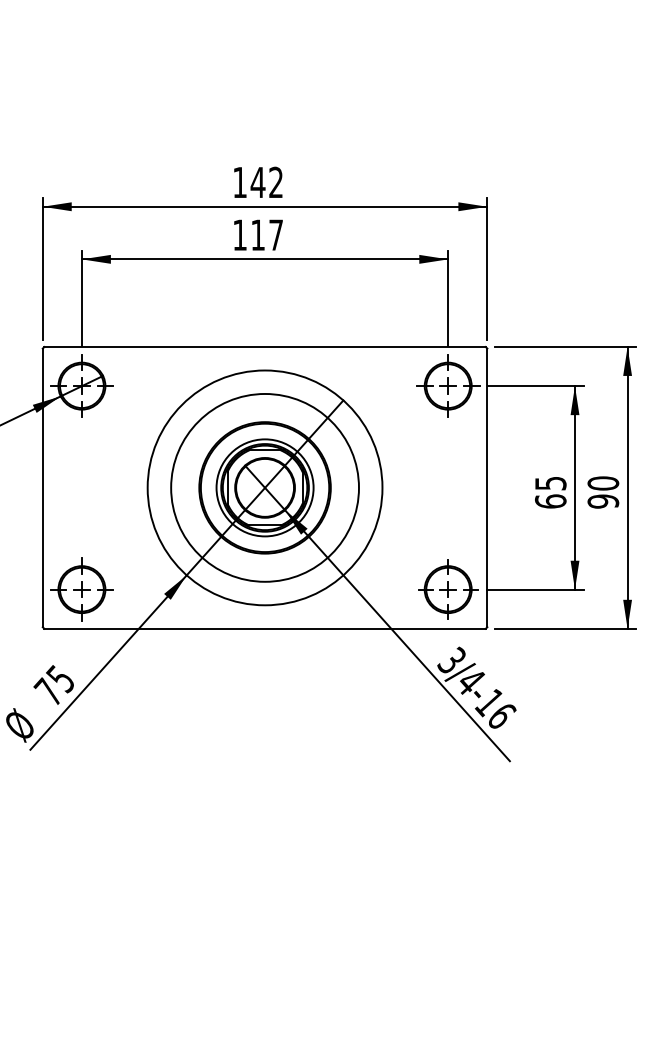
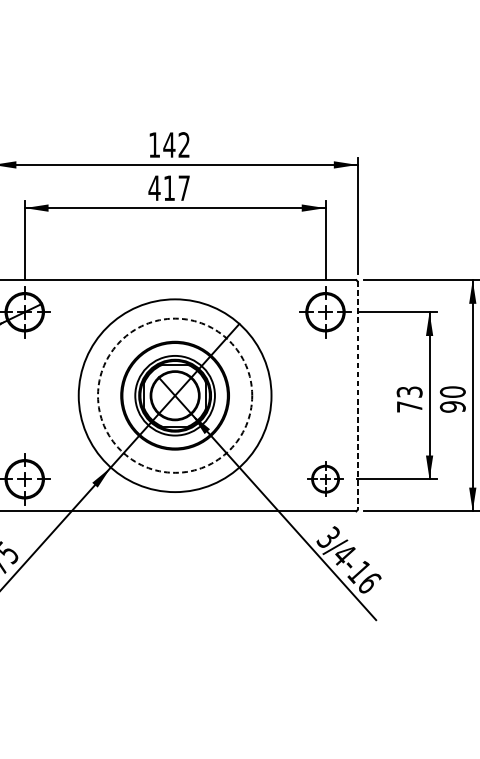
text: (239, 234) -> (154, 187), 117 -> 417
circle: (264, 487) -> (174, 395), solid -> dashed
line: (487, 488) -> (357, 396), solid -> dashed
text: (550, 492) -> (409, 399), 65 -> 73
part: (448, 589) -> (325, 479), size x0.7

